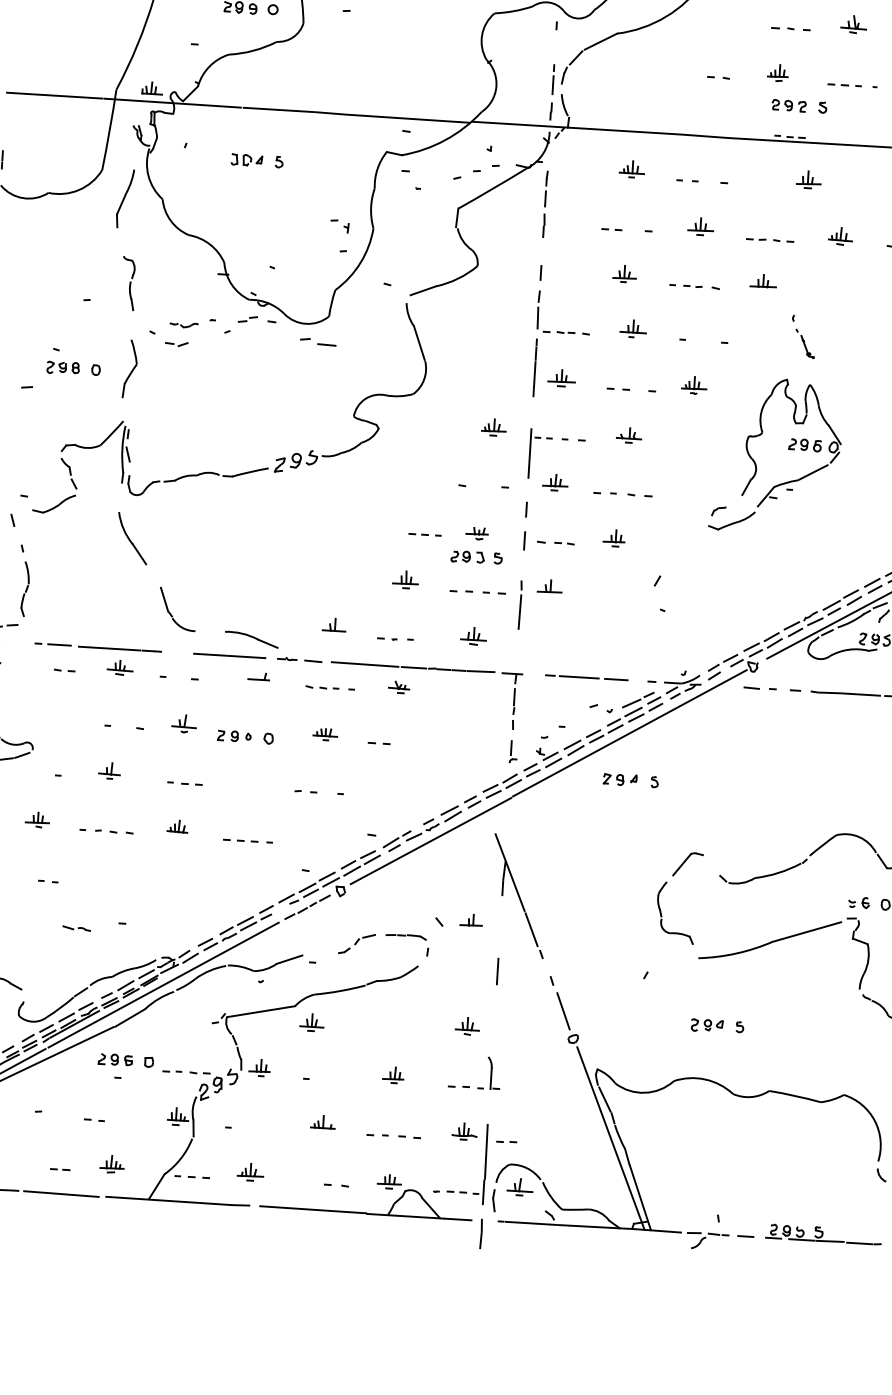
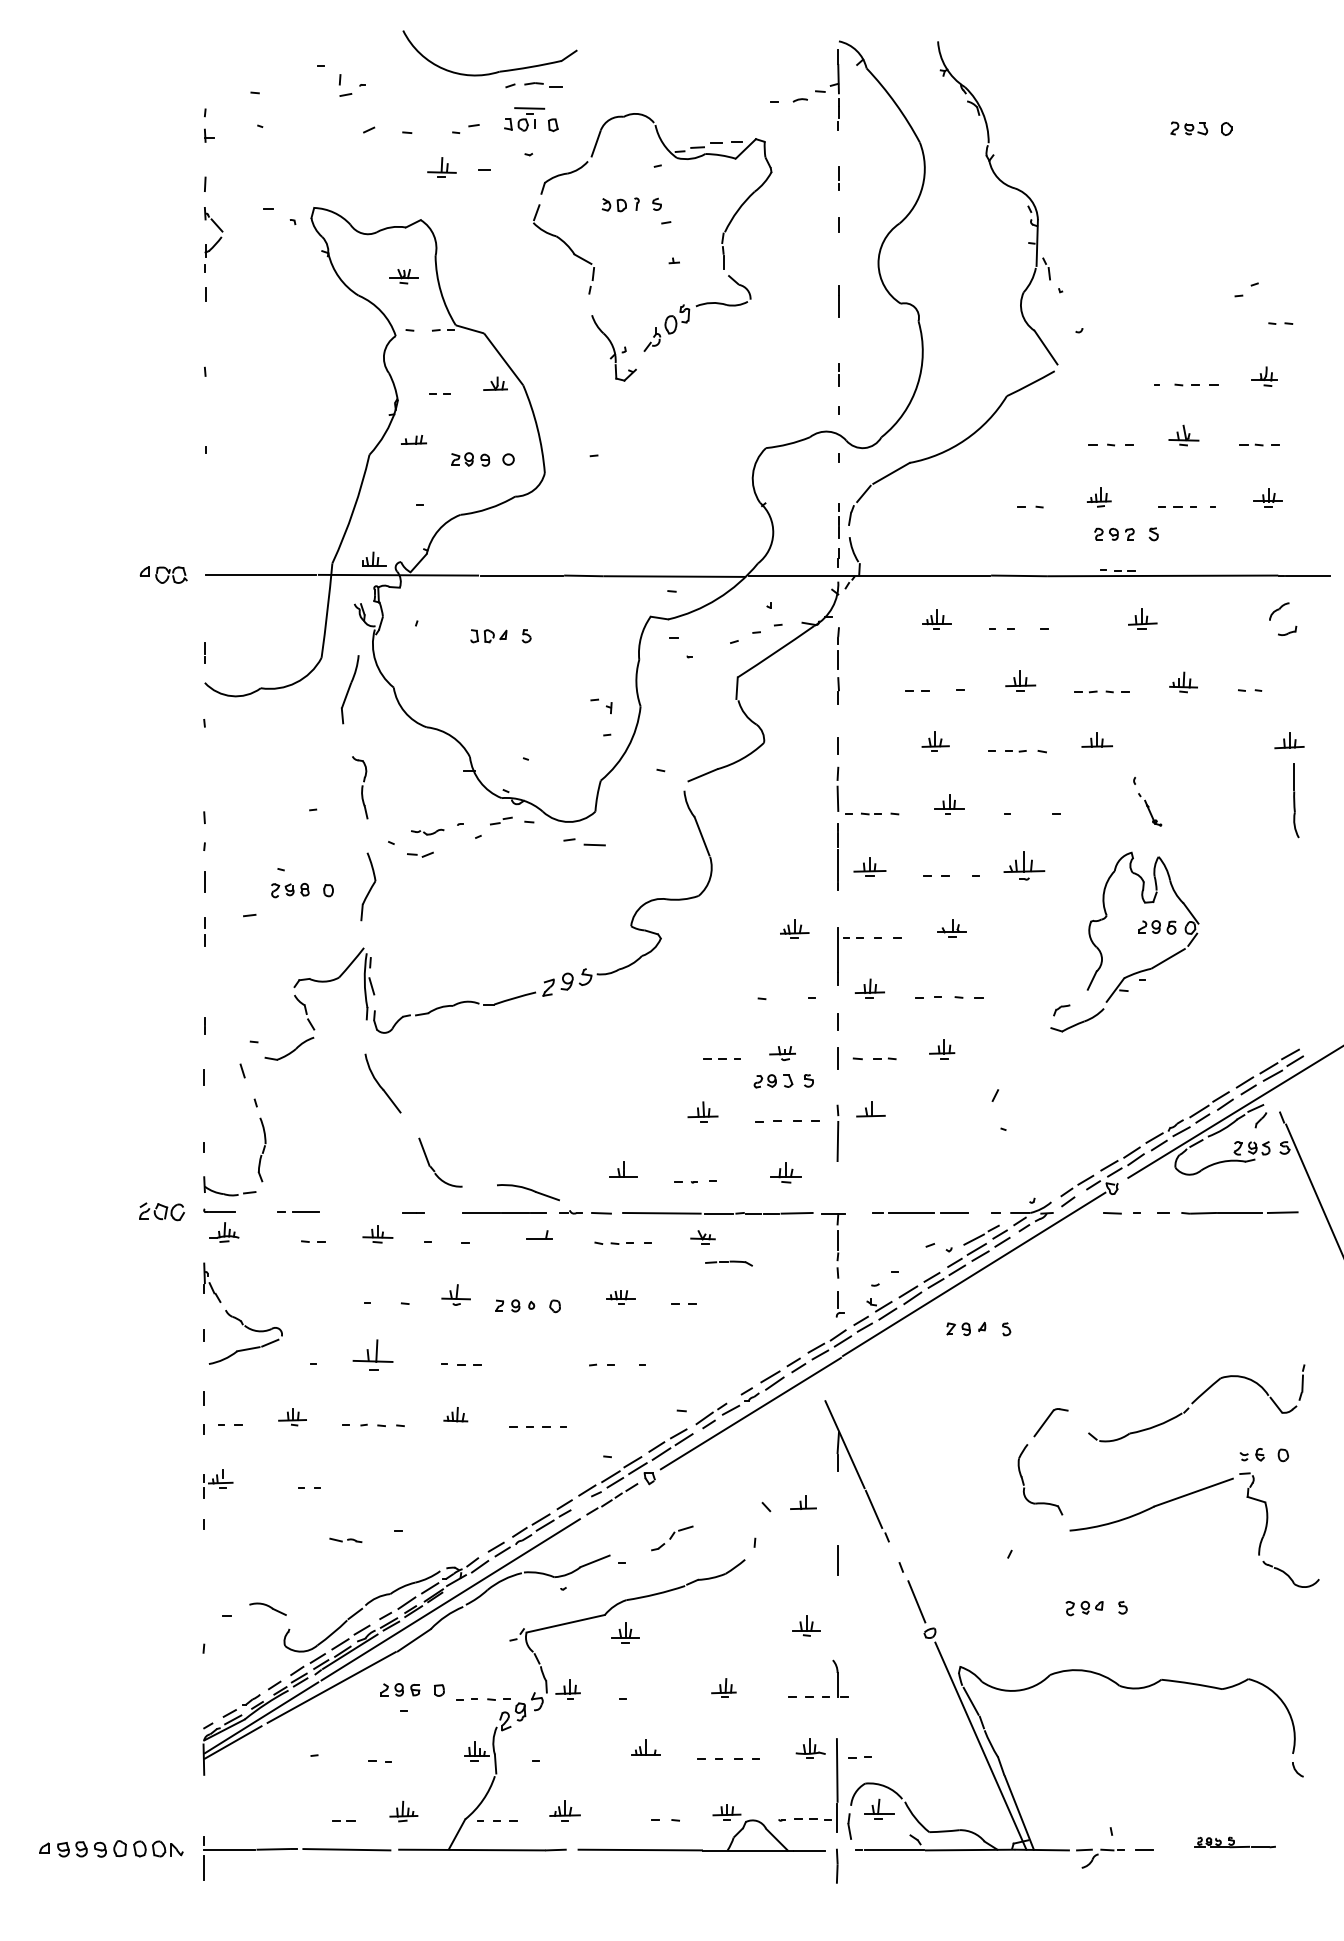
part: (694, 385) -> (1024, 865), size x1.4
line: (109, 648) -> (363, 1212), removed
part: (109, 770) -> (372, 1354), size x1.6
part: (405, 936) -> (728, 1263), moved
part: (823, 1234) -> (1234, 1842), size x0.6

